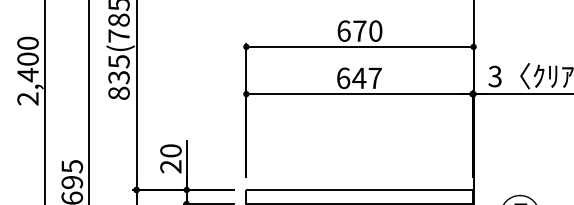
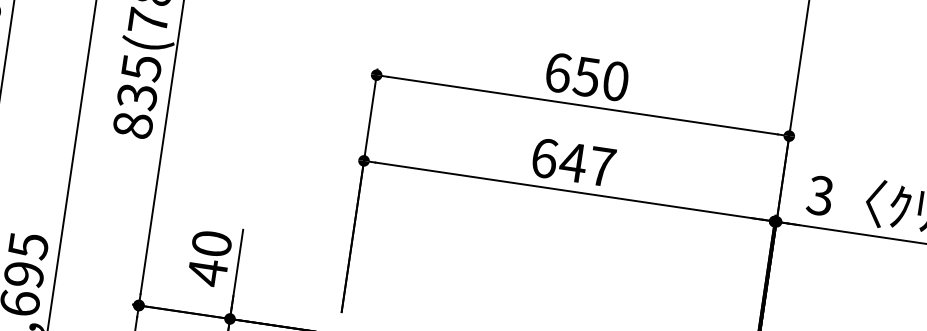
text: (359, 30) -> (586, 75), 670 -> 650
text: (170, 166) -> (206, 271), 20 -> 40

